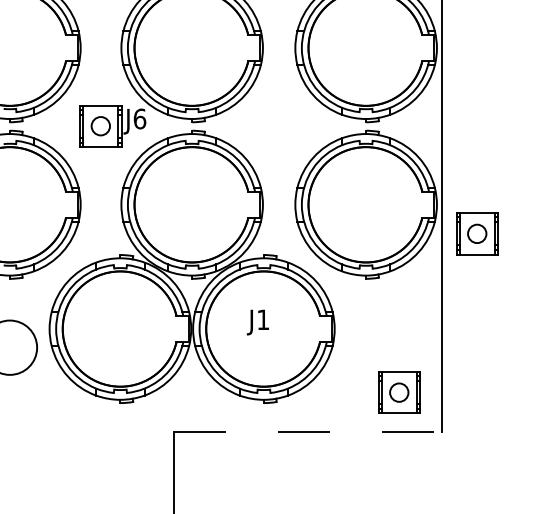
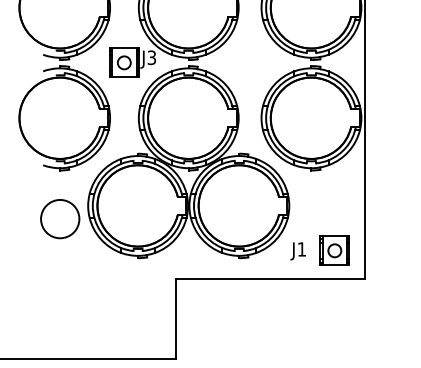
text: (139, 118) -> (151, 57), J6 -> J3
part: (476, 233) -> (389, 138), removed
text: (257, 322) -> (297, 251), moved
line: (308, 431) -> (270, 278), dashed -> solid

